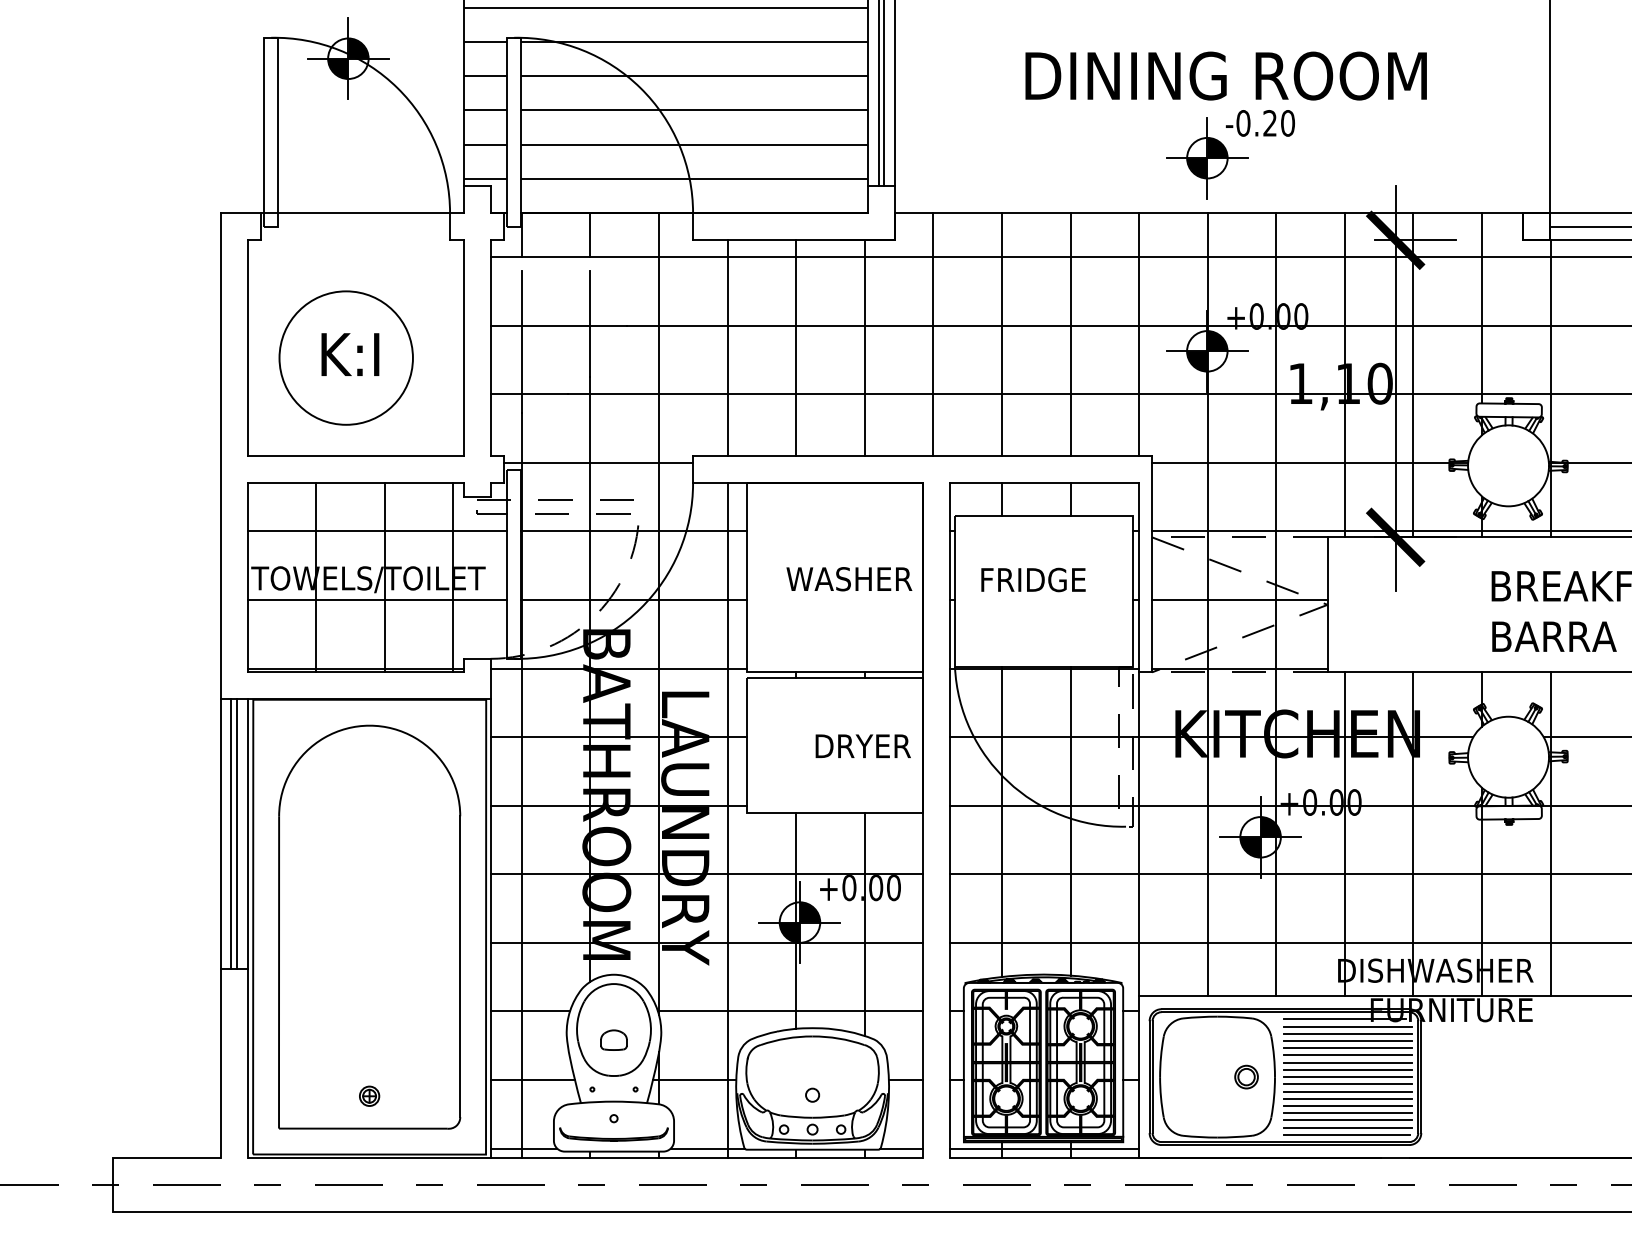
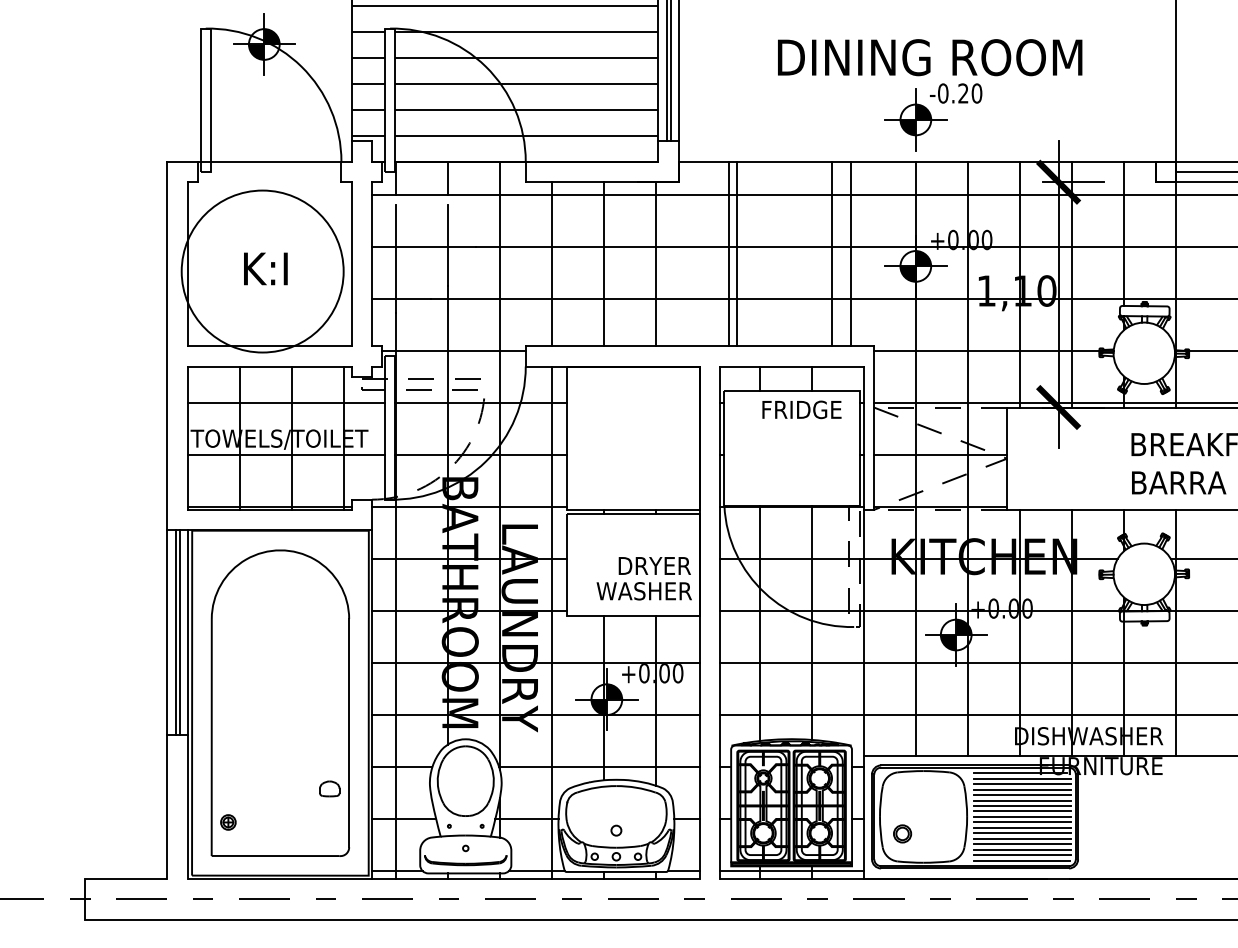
line: (933, 334) -> (737, 253), moved
line: (1002, 334) -> (729, 253), moved
line: (1071, 334) -> (851, 253), moved
line: (1139, 334) -> (832, 253), moved
circle: (345, 358) -> (262, 271), size x1.6
text: (848, 579) -> (643, 591), moved
text: (1032, 579) -> (801, 409), moved
part: (613, 1039) -> (329, 788), moved
part: (1246, 1076) -> (902, 833), moved
part: (369, 1096) -> (228, 822), moved

